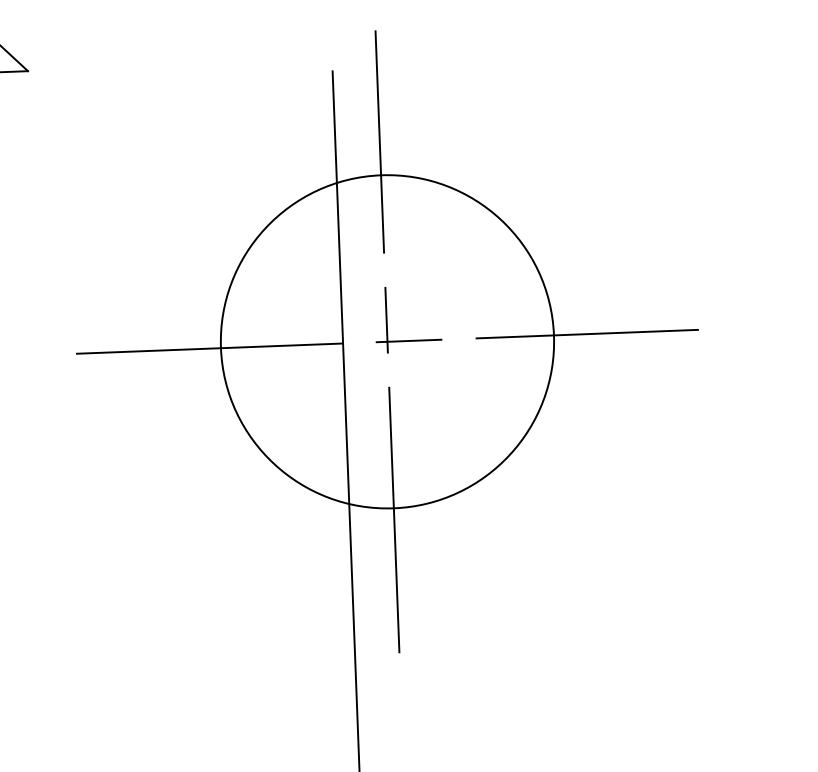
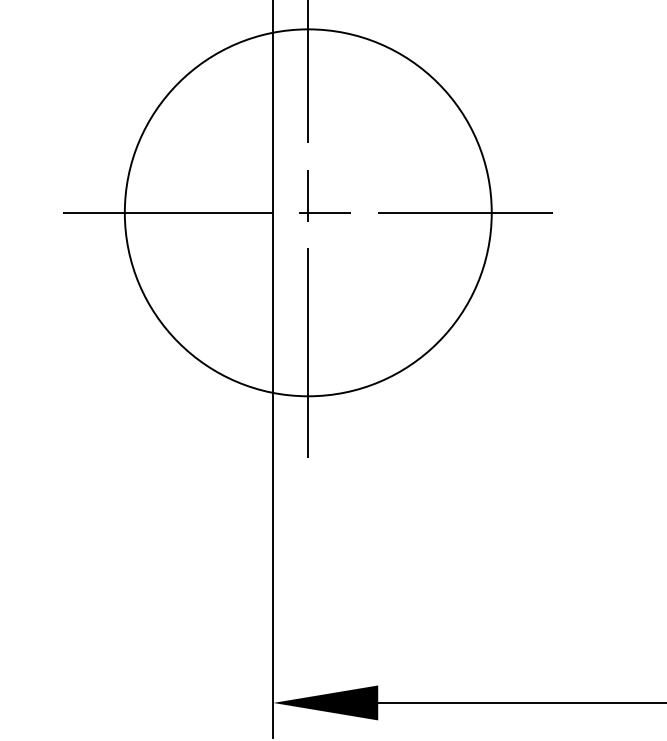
circle: (387, 341) -> (308, 212), size x1.4

